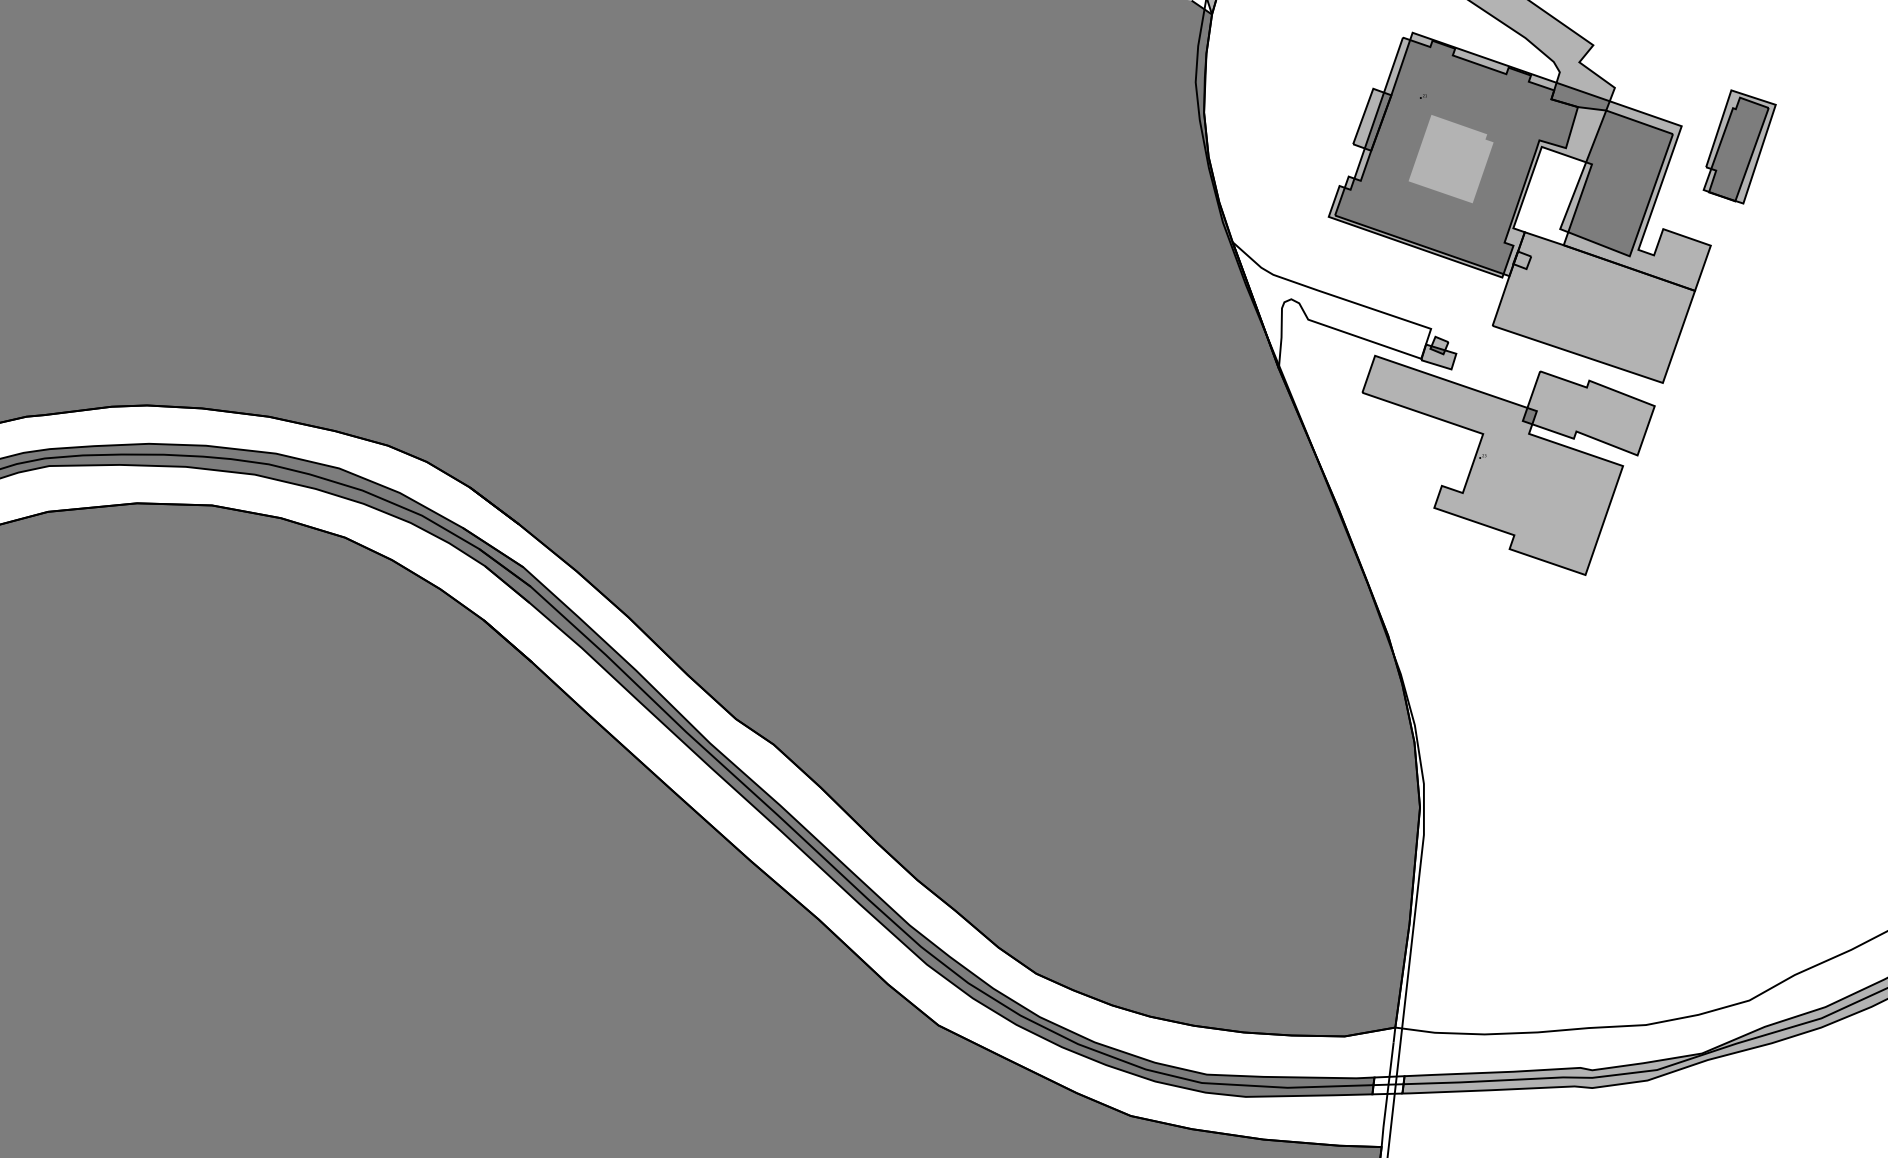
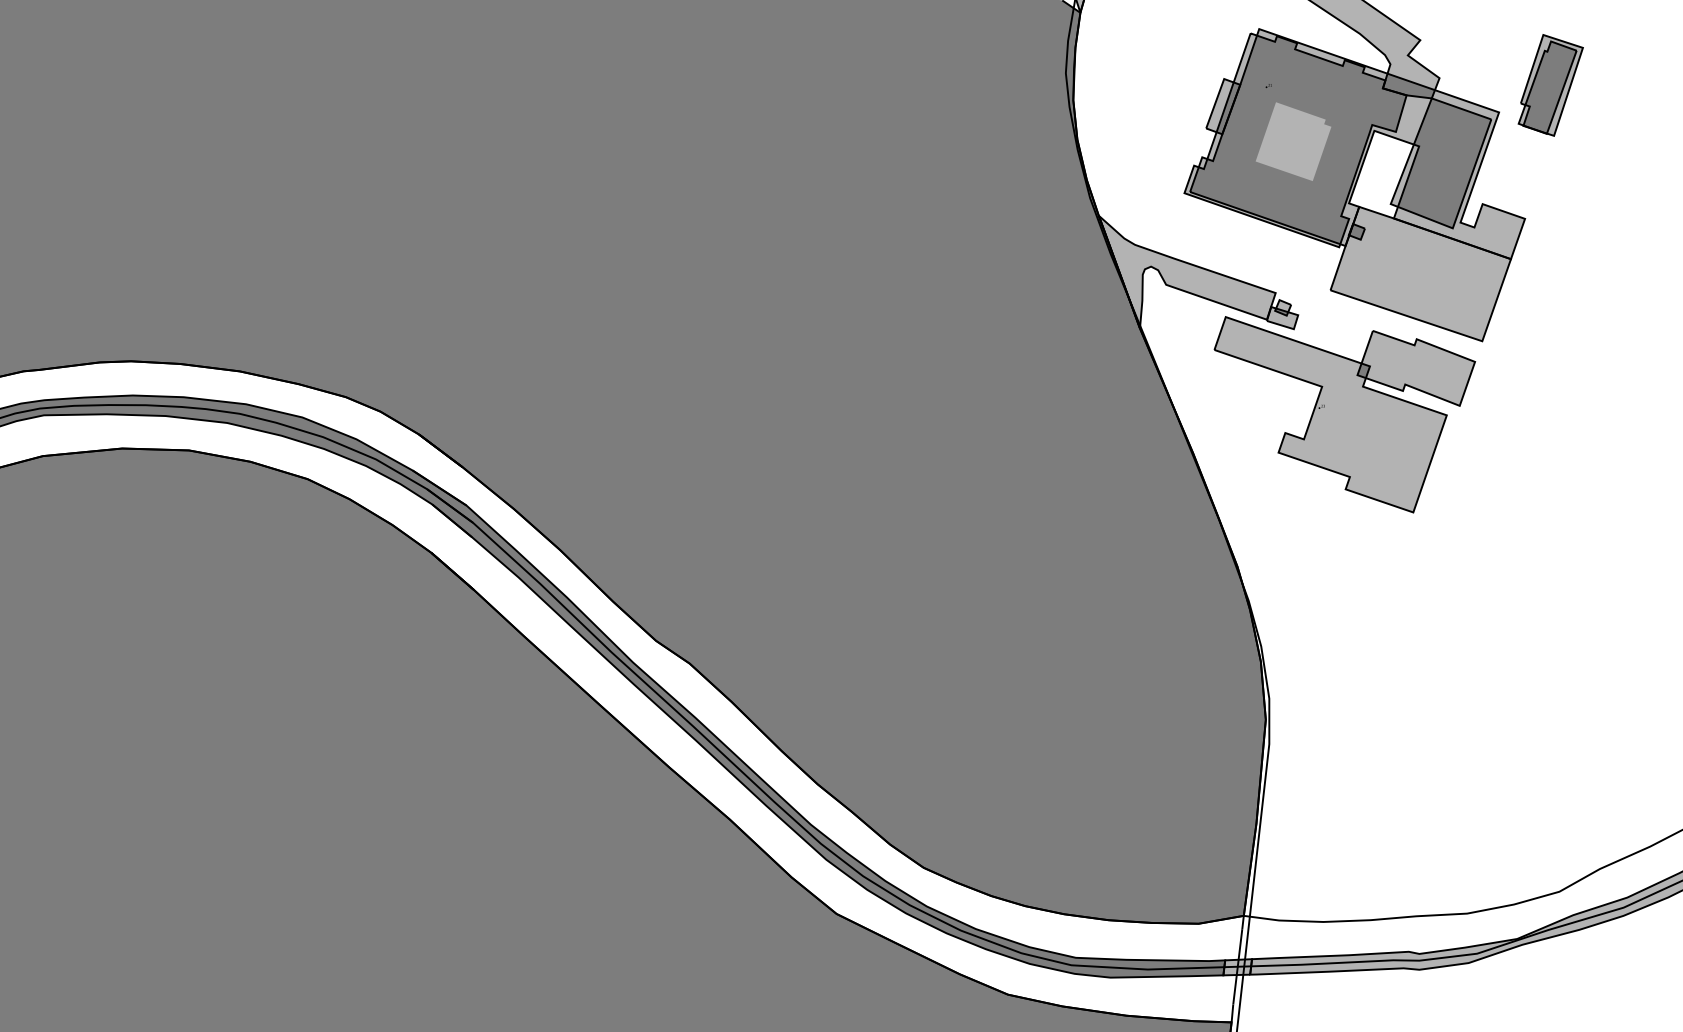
part: (1739, 146) -> (1550, 85), moved
fill: (1522, 260) -> (1357, 232), added
fill: (1331, 305) -> (1186, 272), added
fill: (1388, 1085) -> (1237, 967), added

